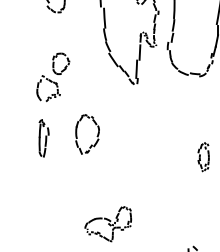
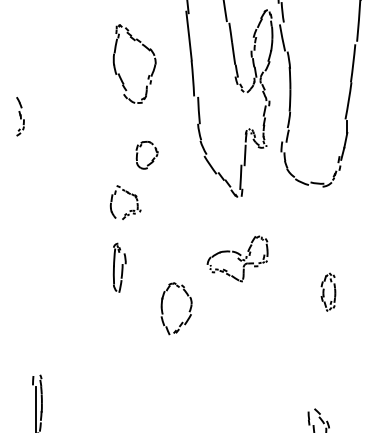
part: (64, 67) -> (151, 160), moved
part: (96, 136) -> (188, 311), moved
part: (108, 223) -> (237, 258), moved

